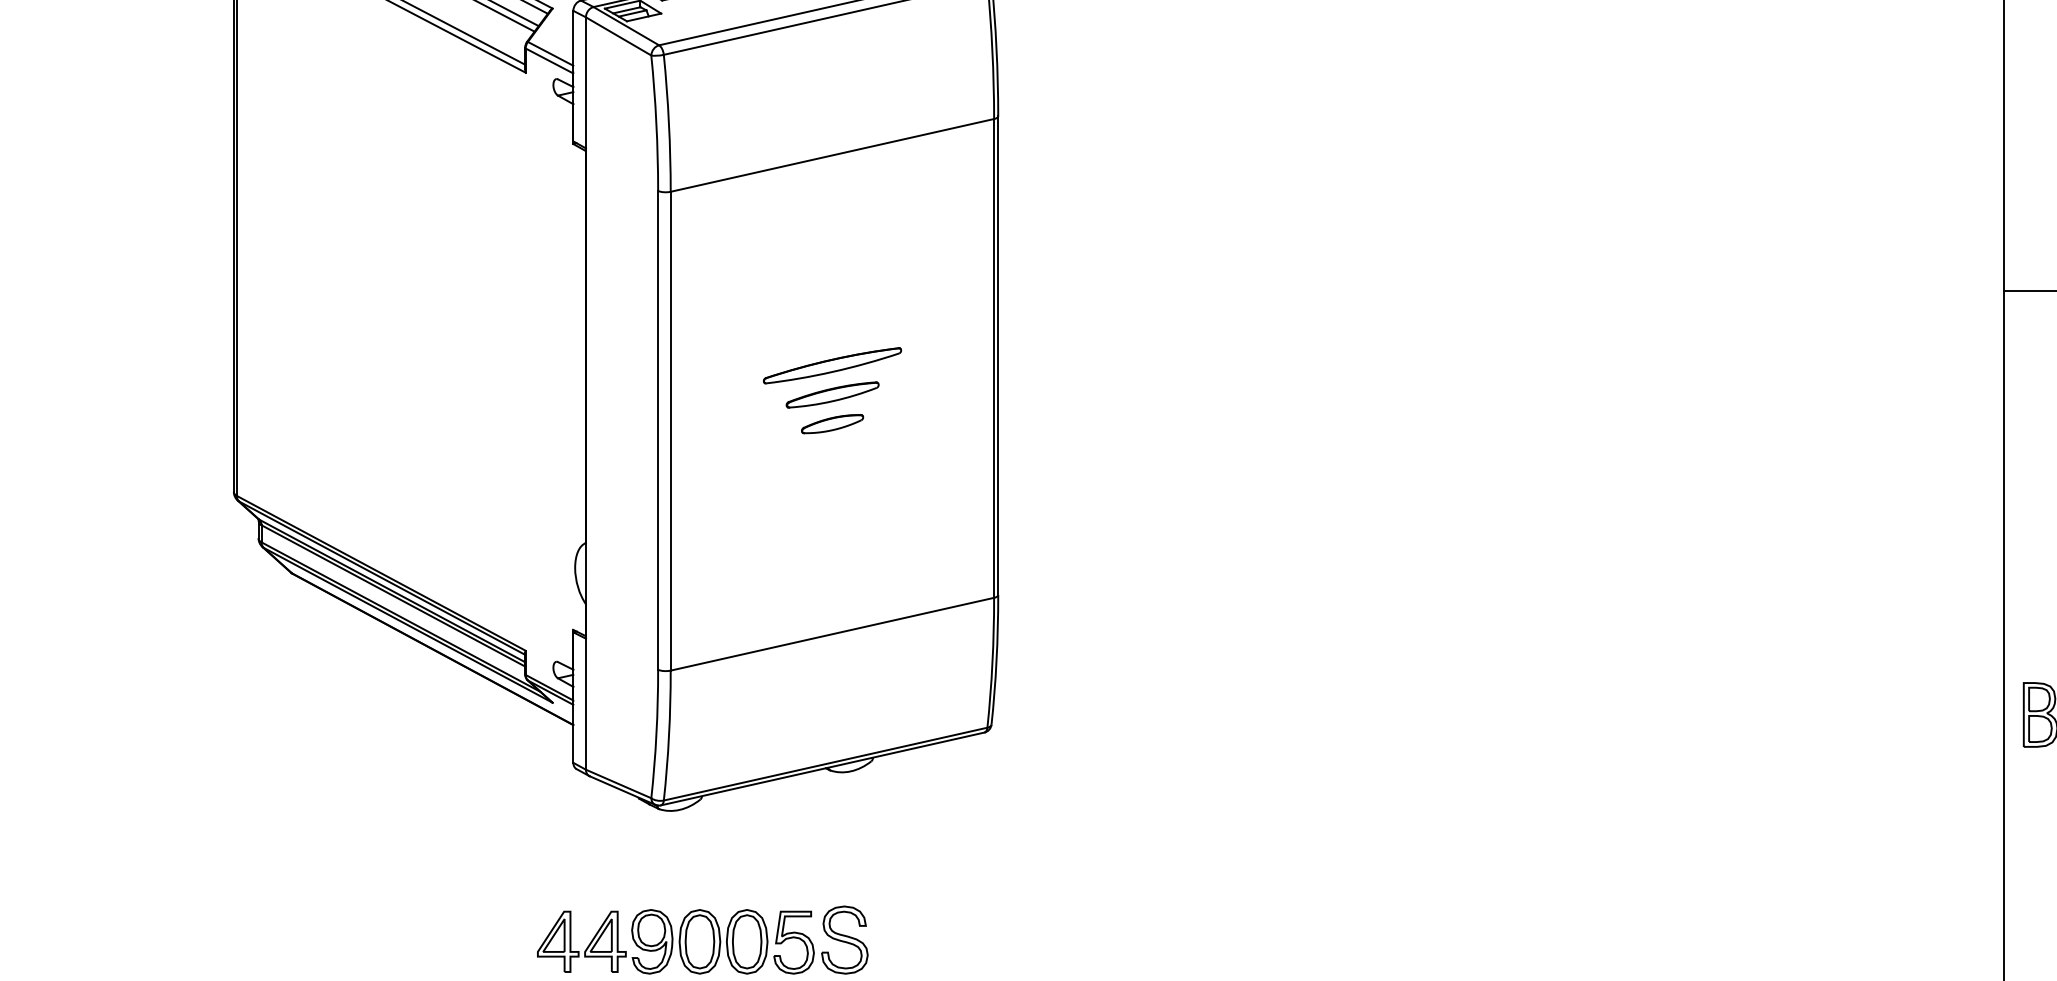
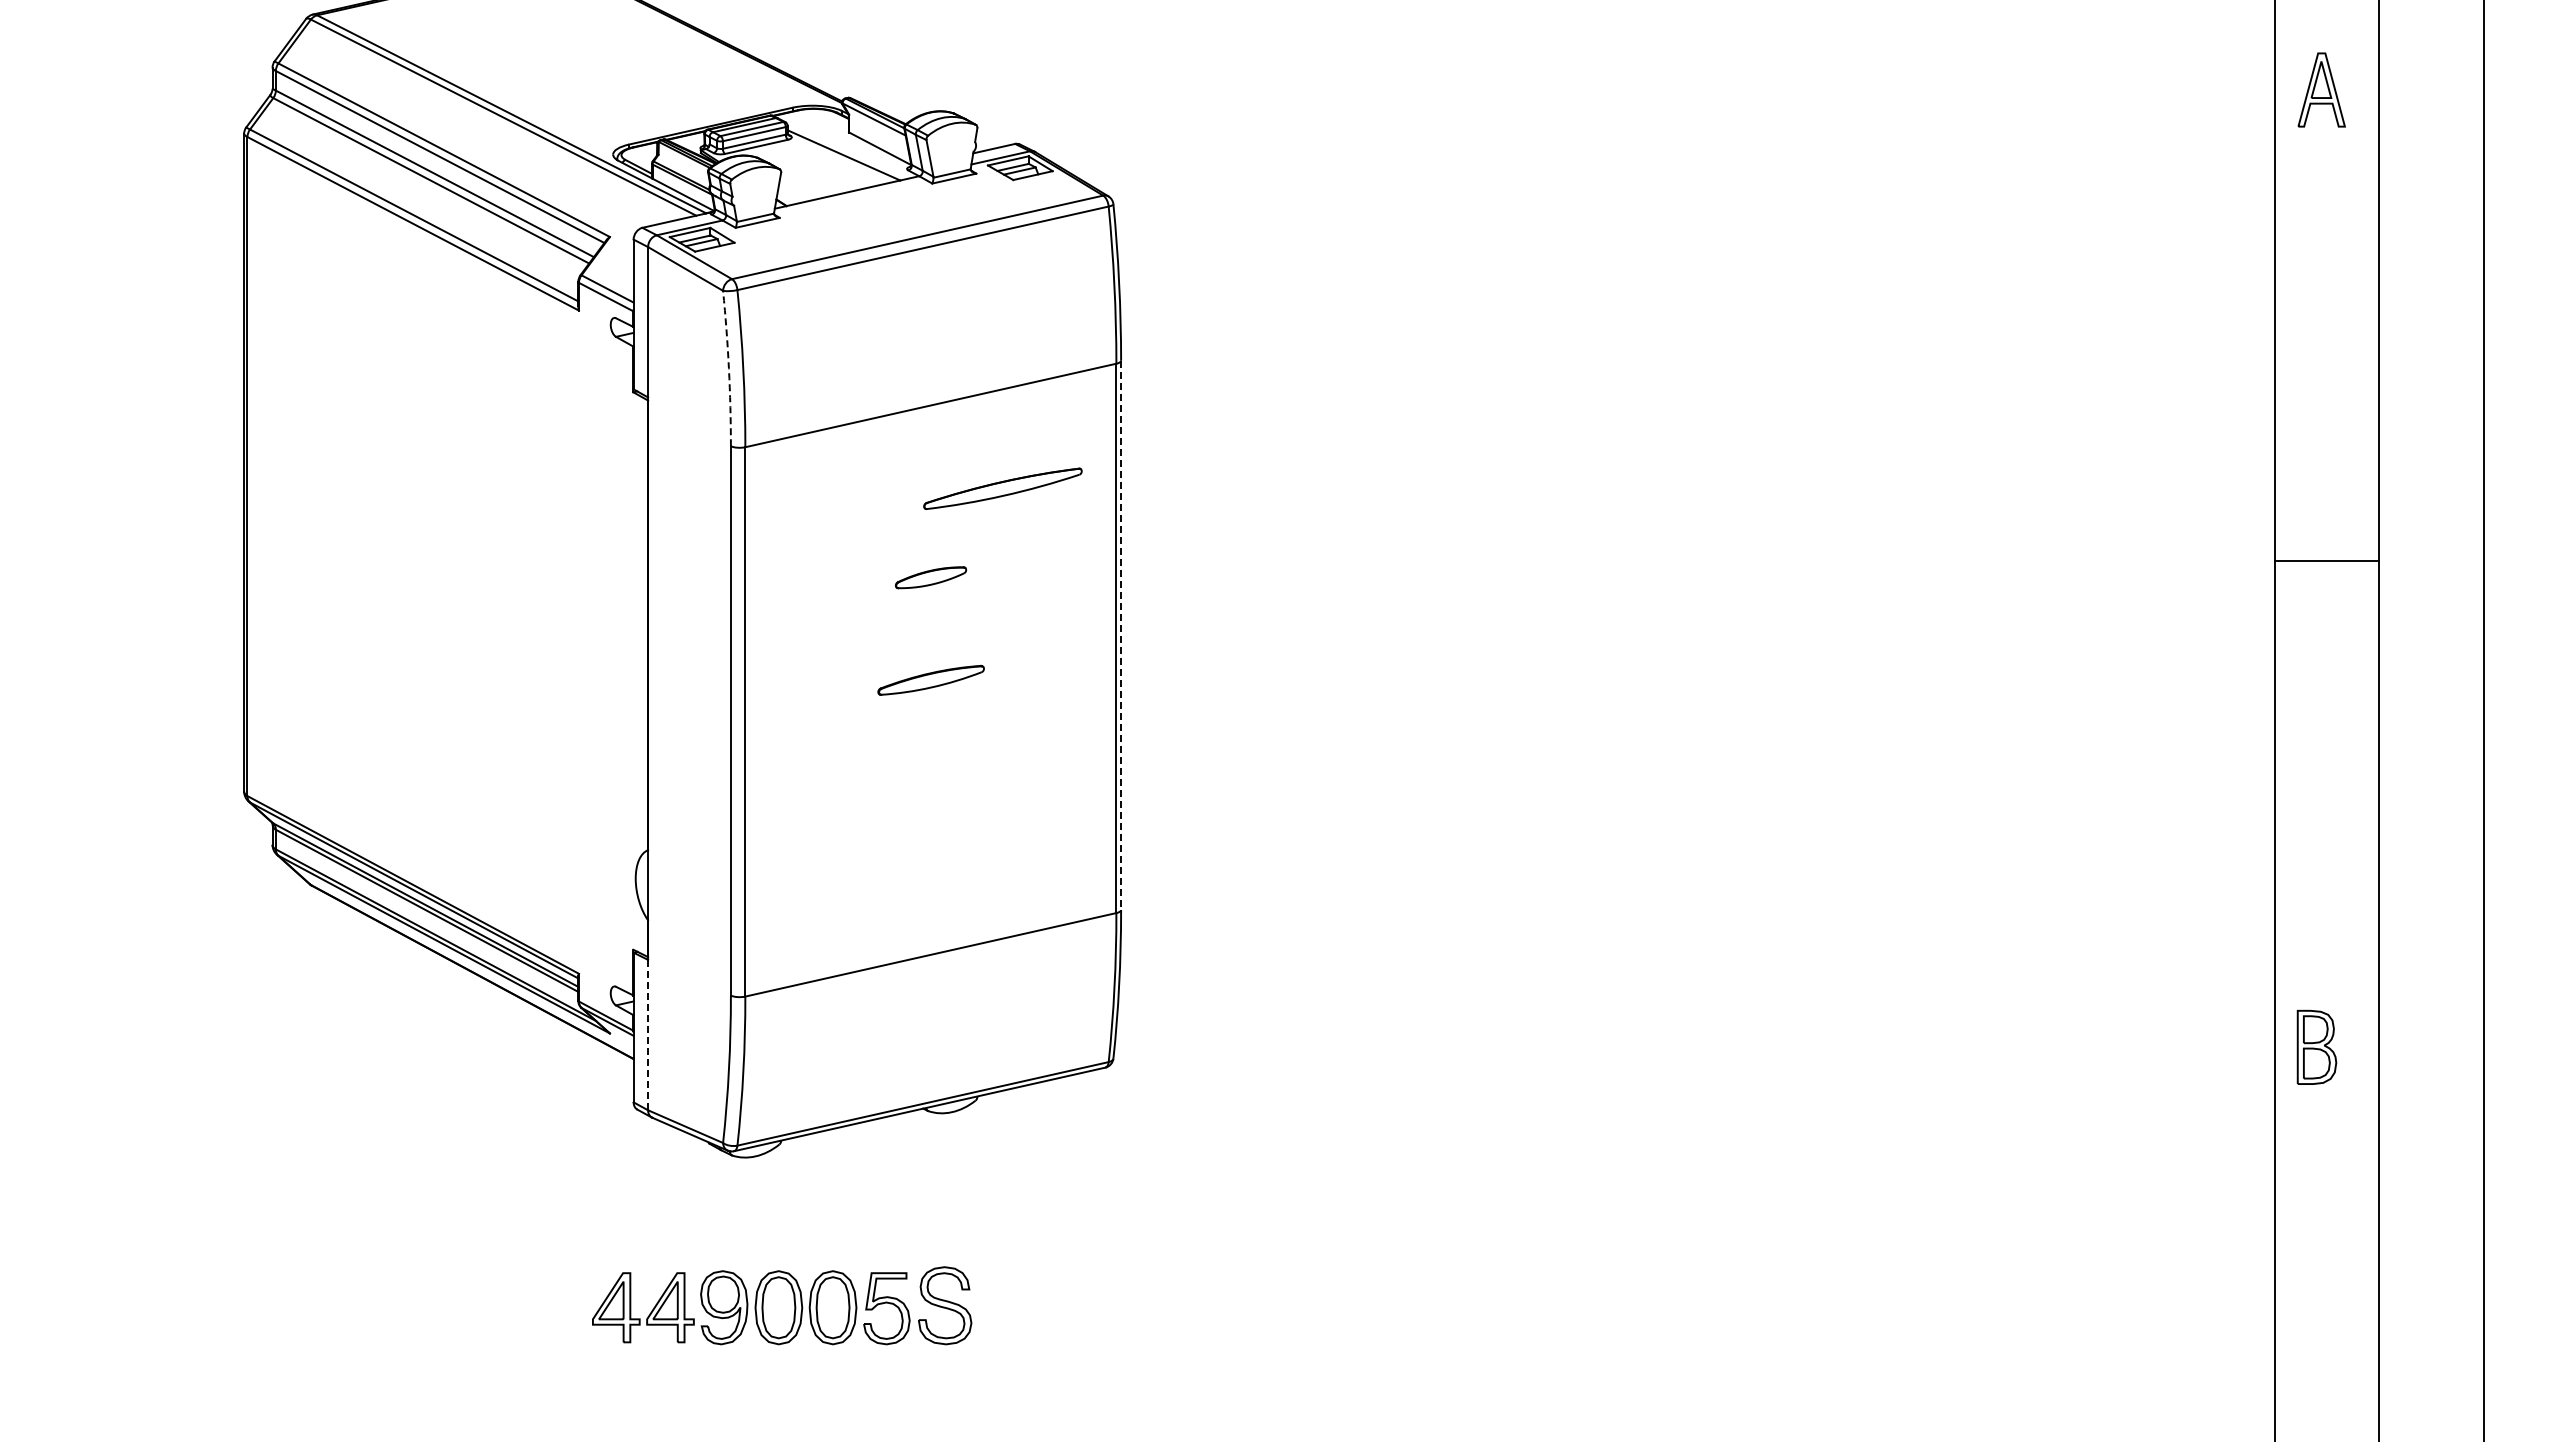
arc: (656, 123) -> (728, 368), solid -> dashed
line: (998, 355) -> (1121, 635), solid -> dashed
part: (832, 365) -> (1002, 488), moved
part: (832, 423) -> (931, 577), moved
line: (586, 703) -> (648, 1034), solid -> dashed

